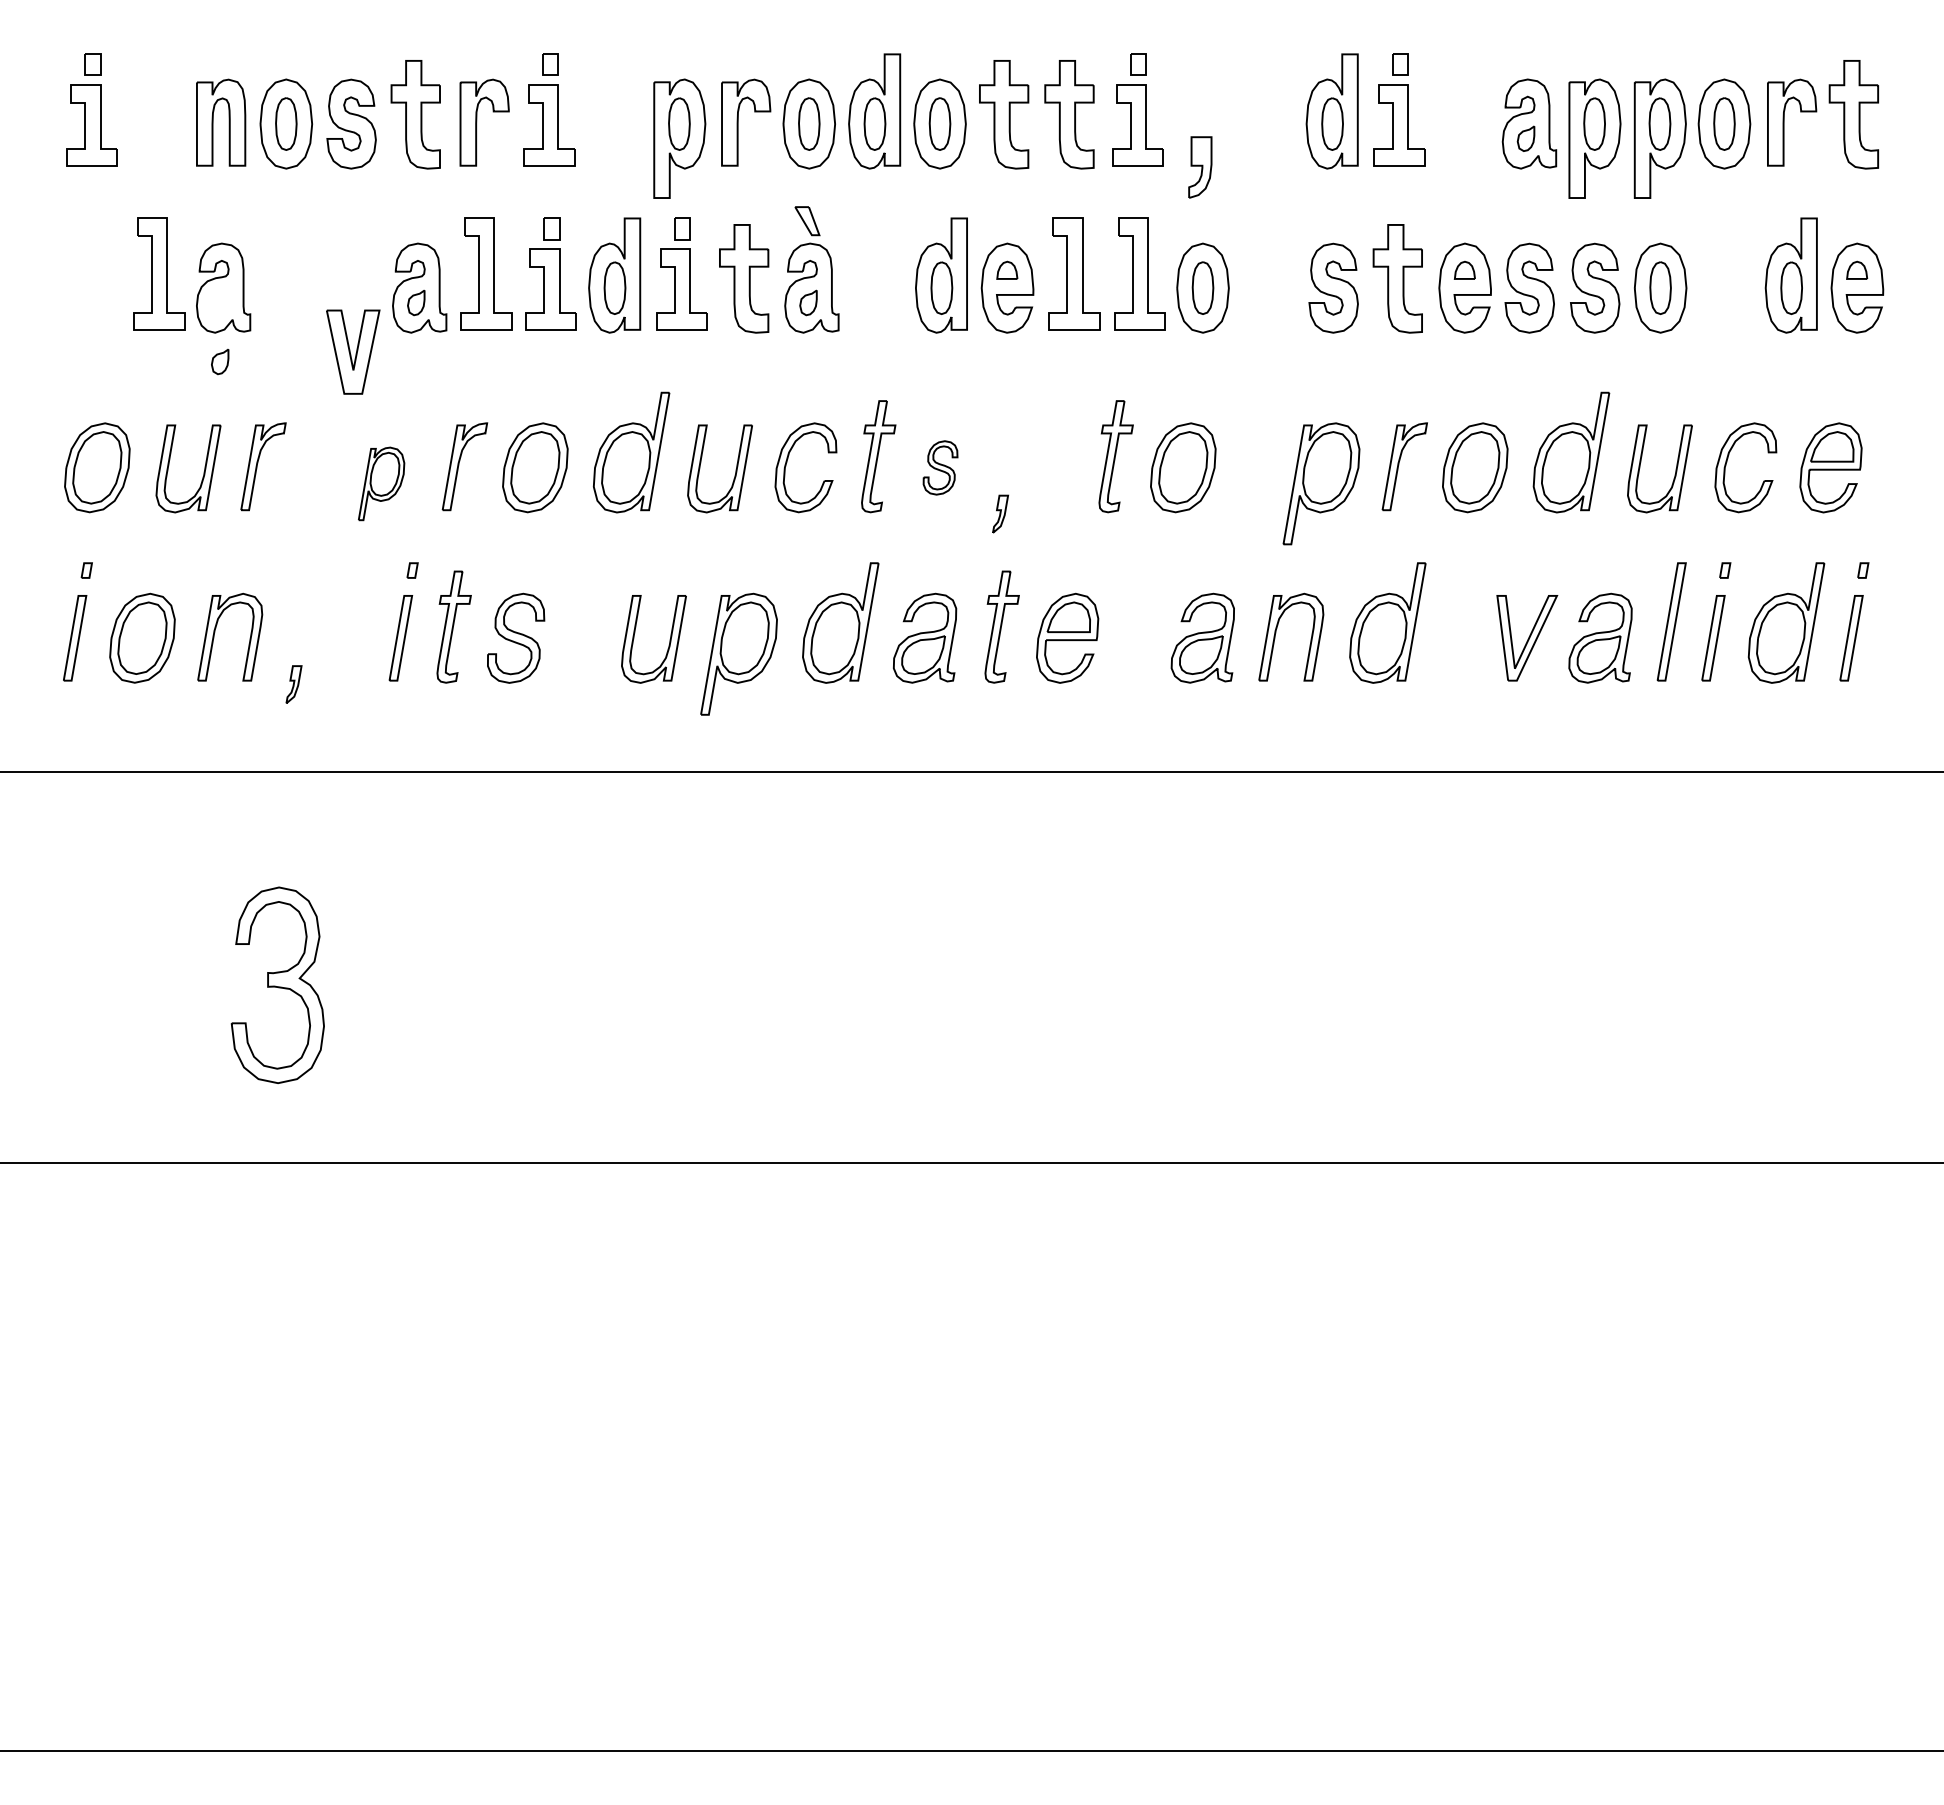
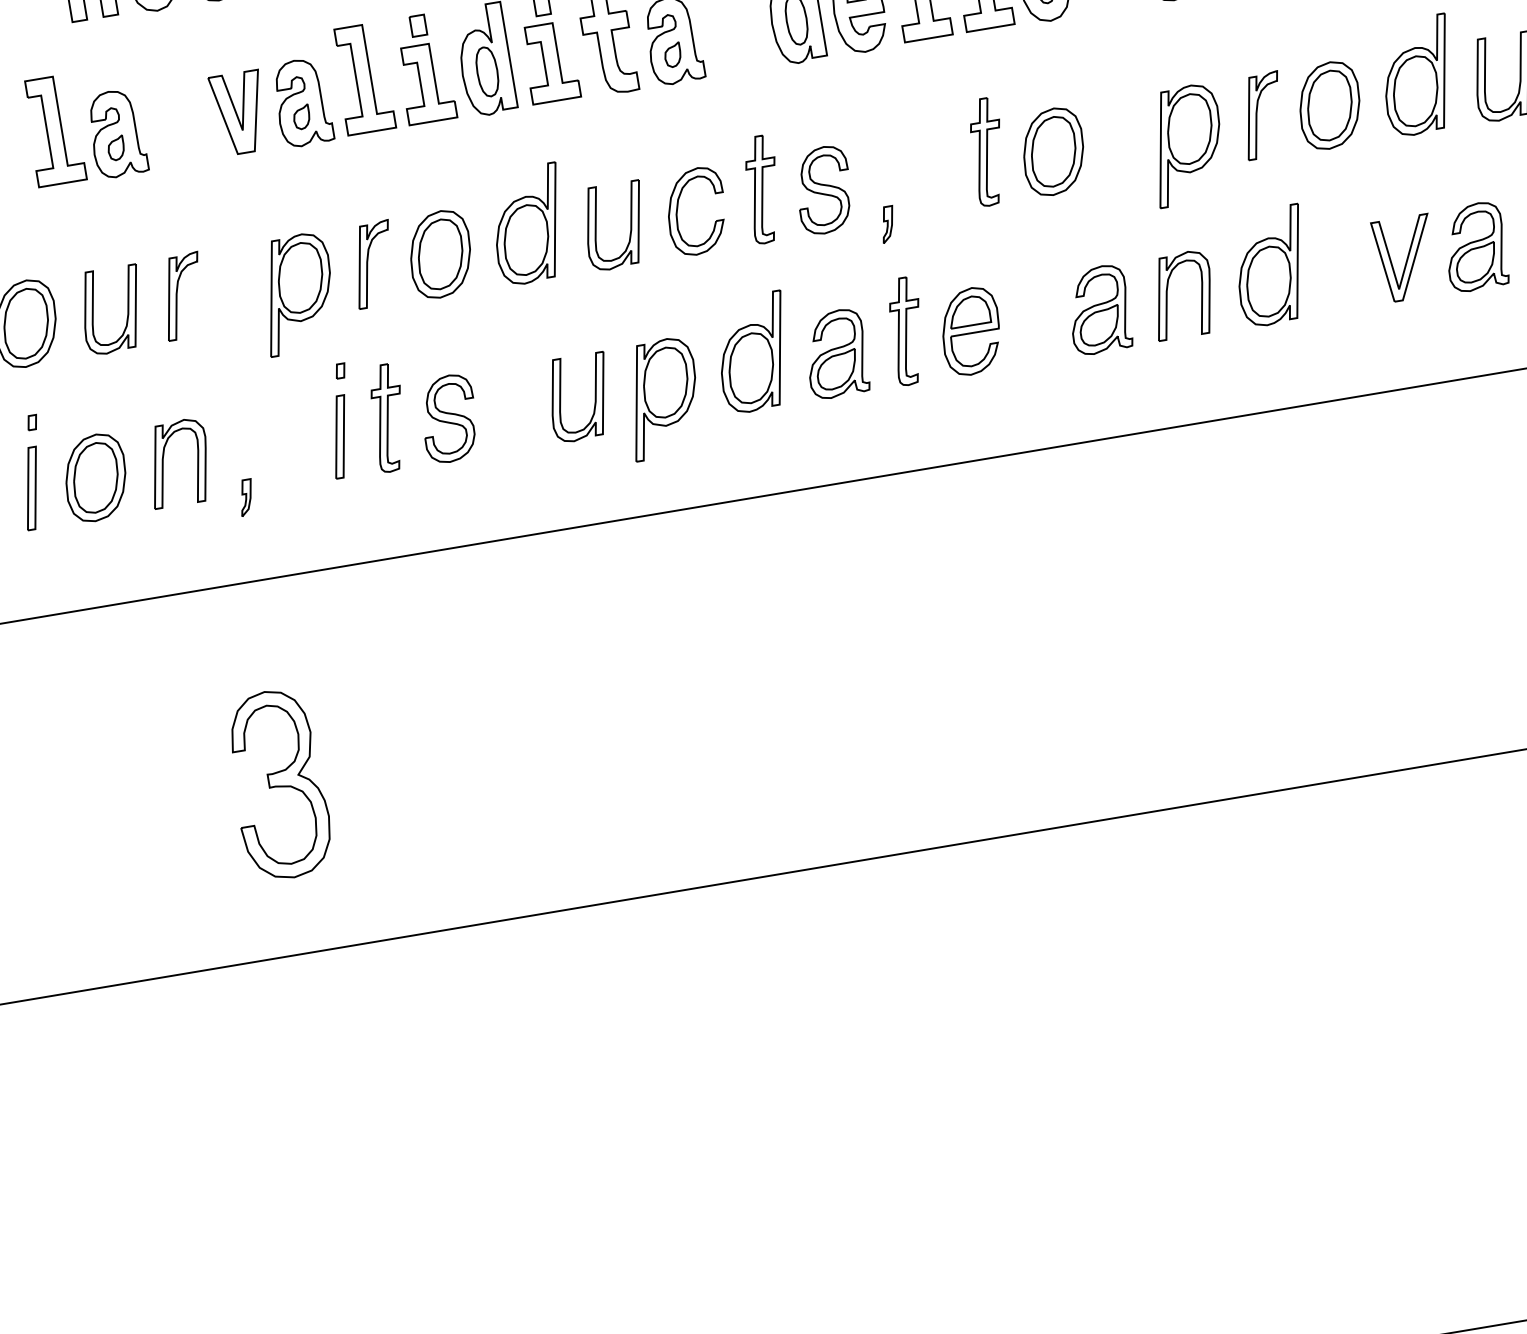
part: (353, 351) -> (239, 112), moved
part: (220, 362) -> (116, 148), moved
part: (940, 467) -> (823, 189), size x1.67
part: (381, 483) -> (297, 293), size x1.67

